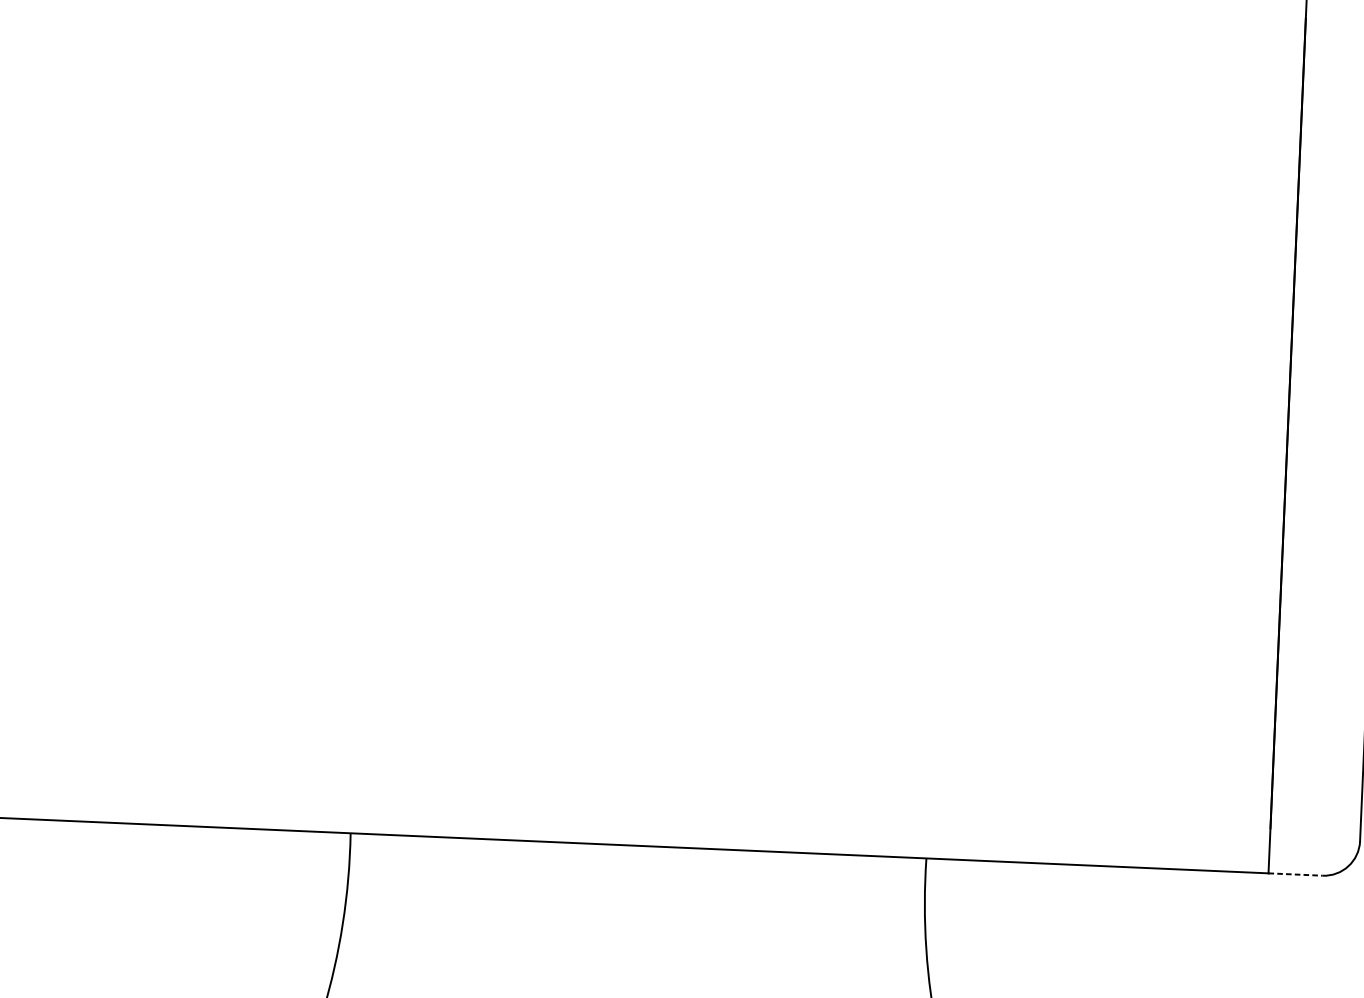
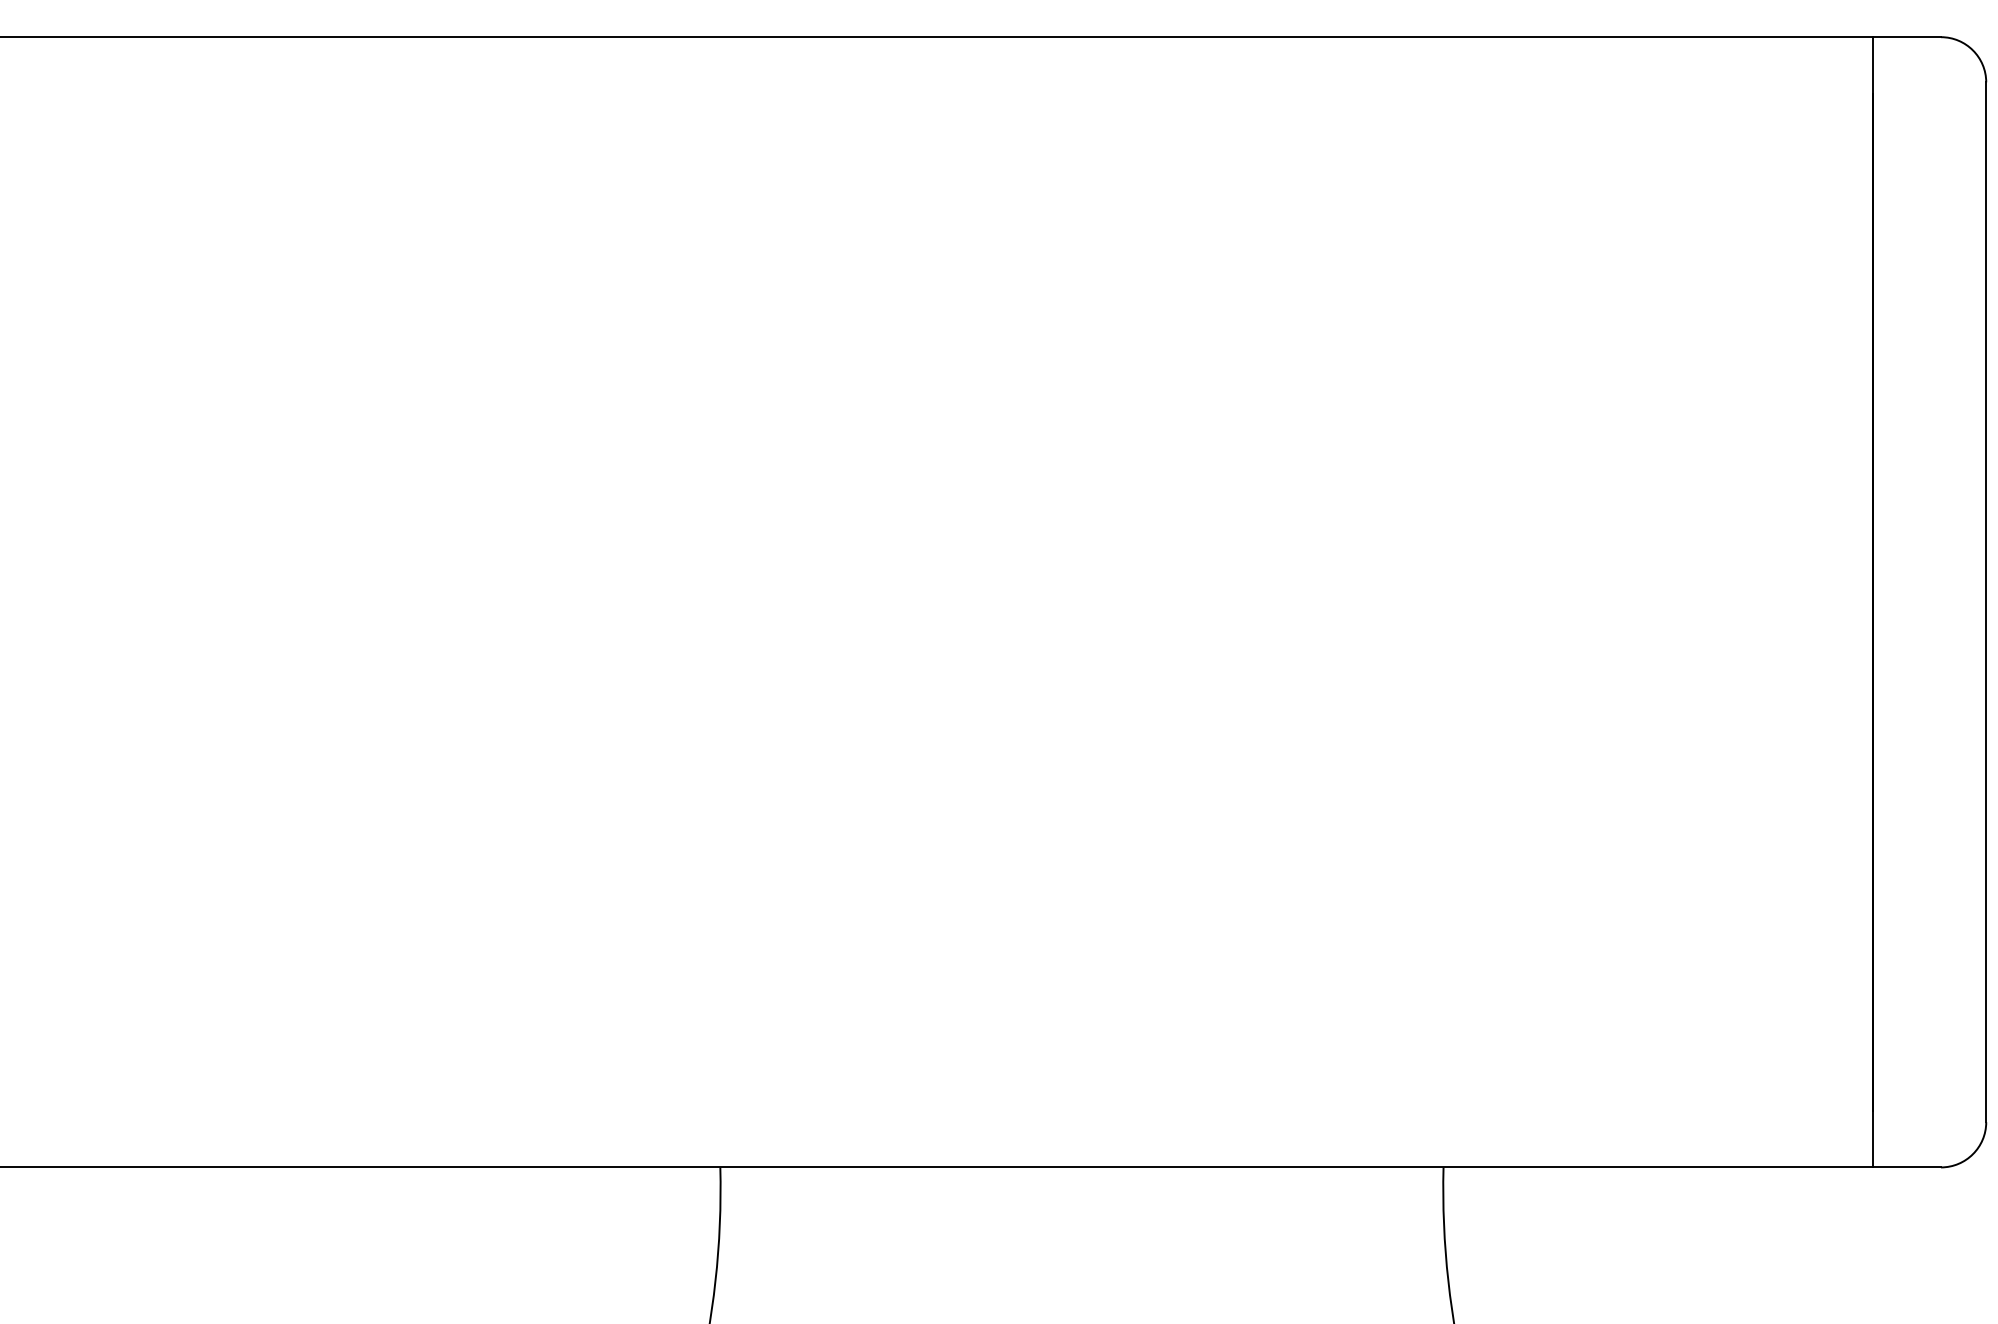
line: (1295, 874) -> (1907, 1167), dashed -> solid

